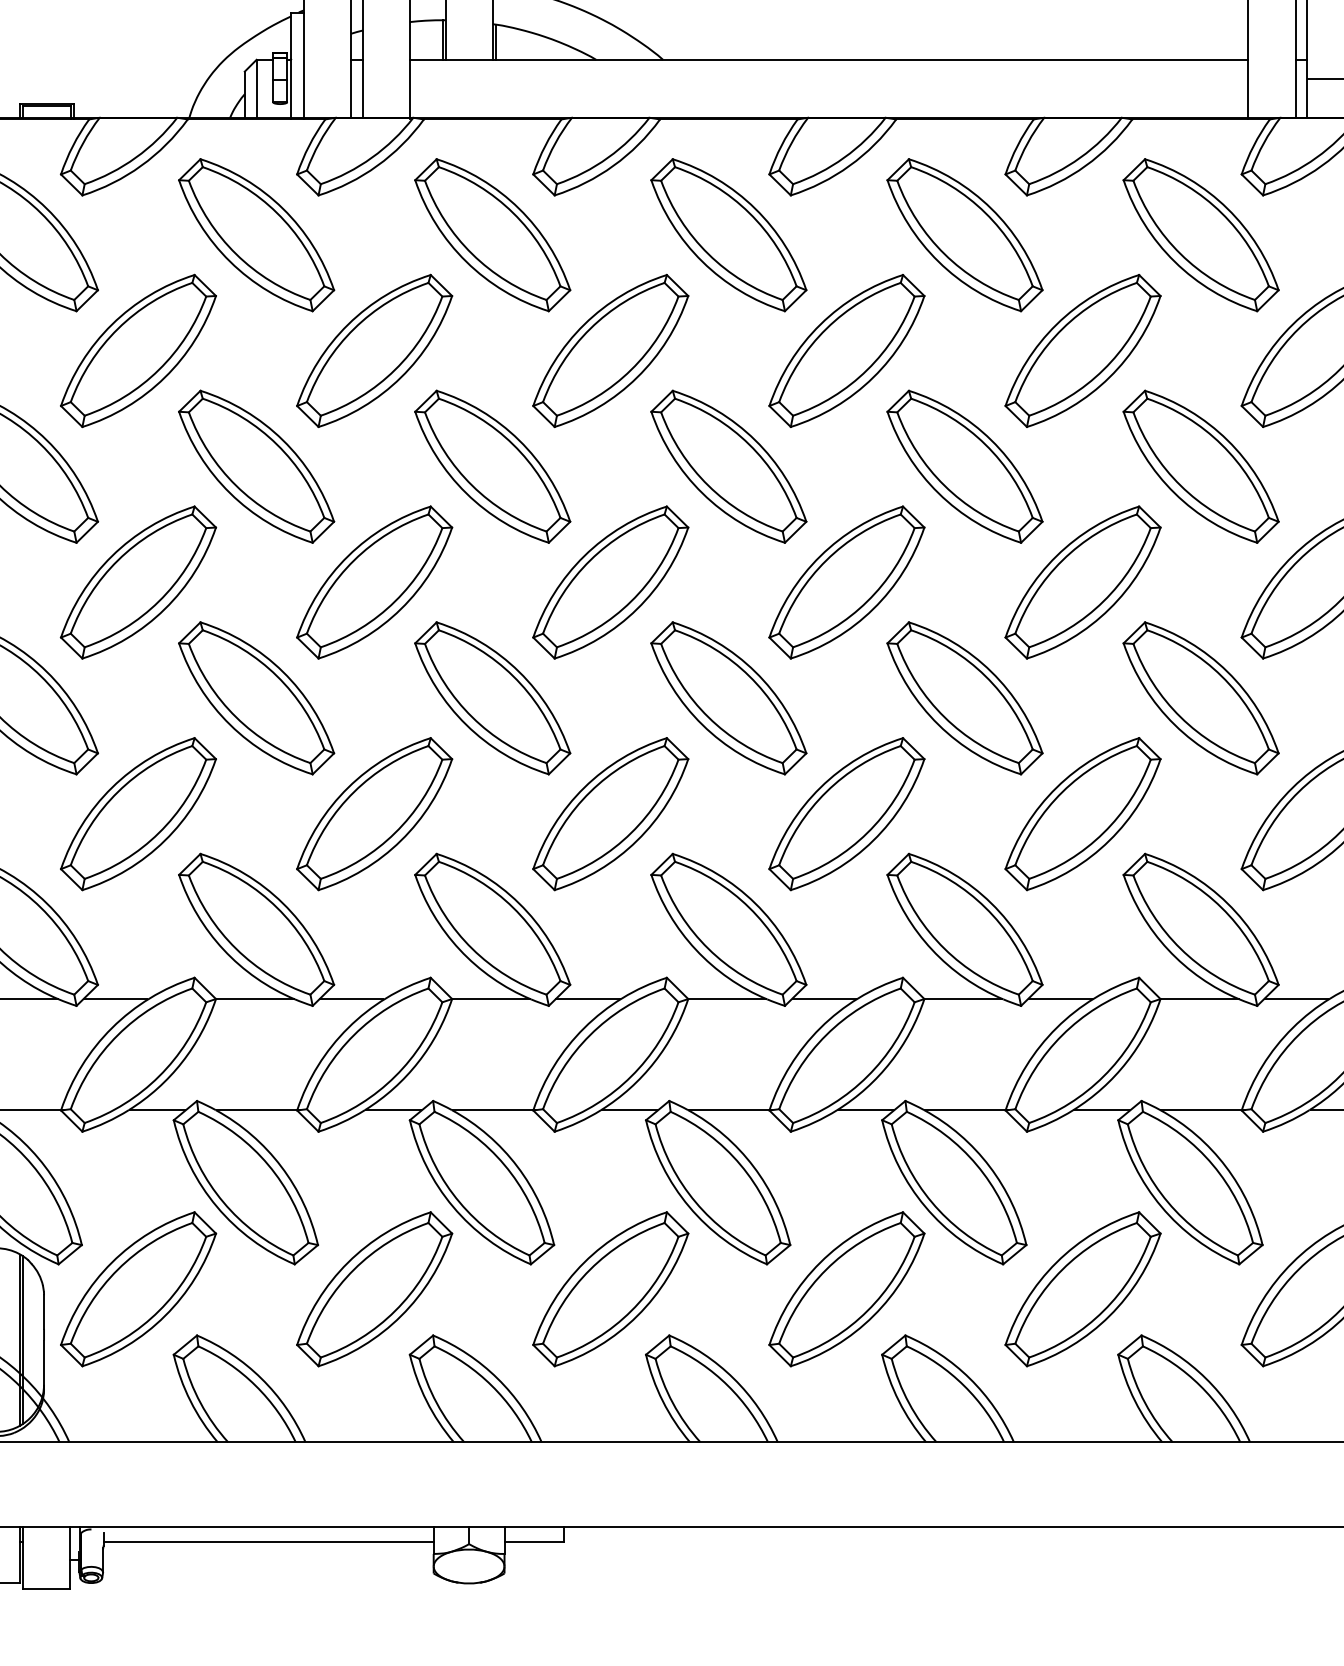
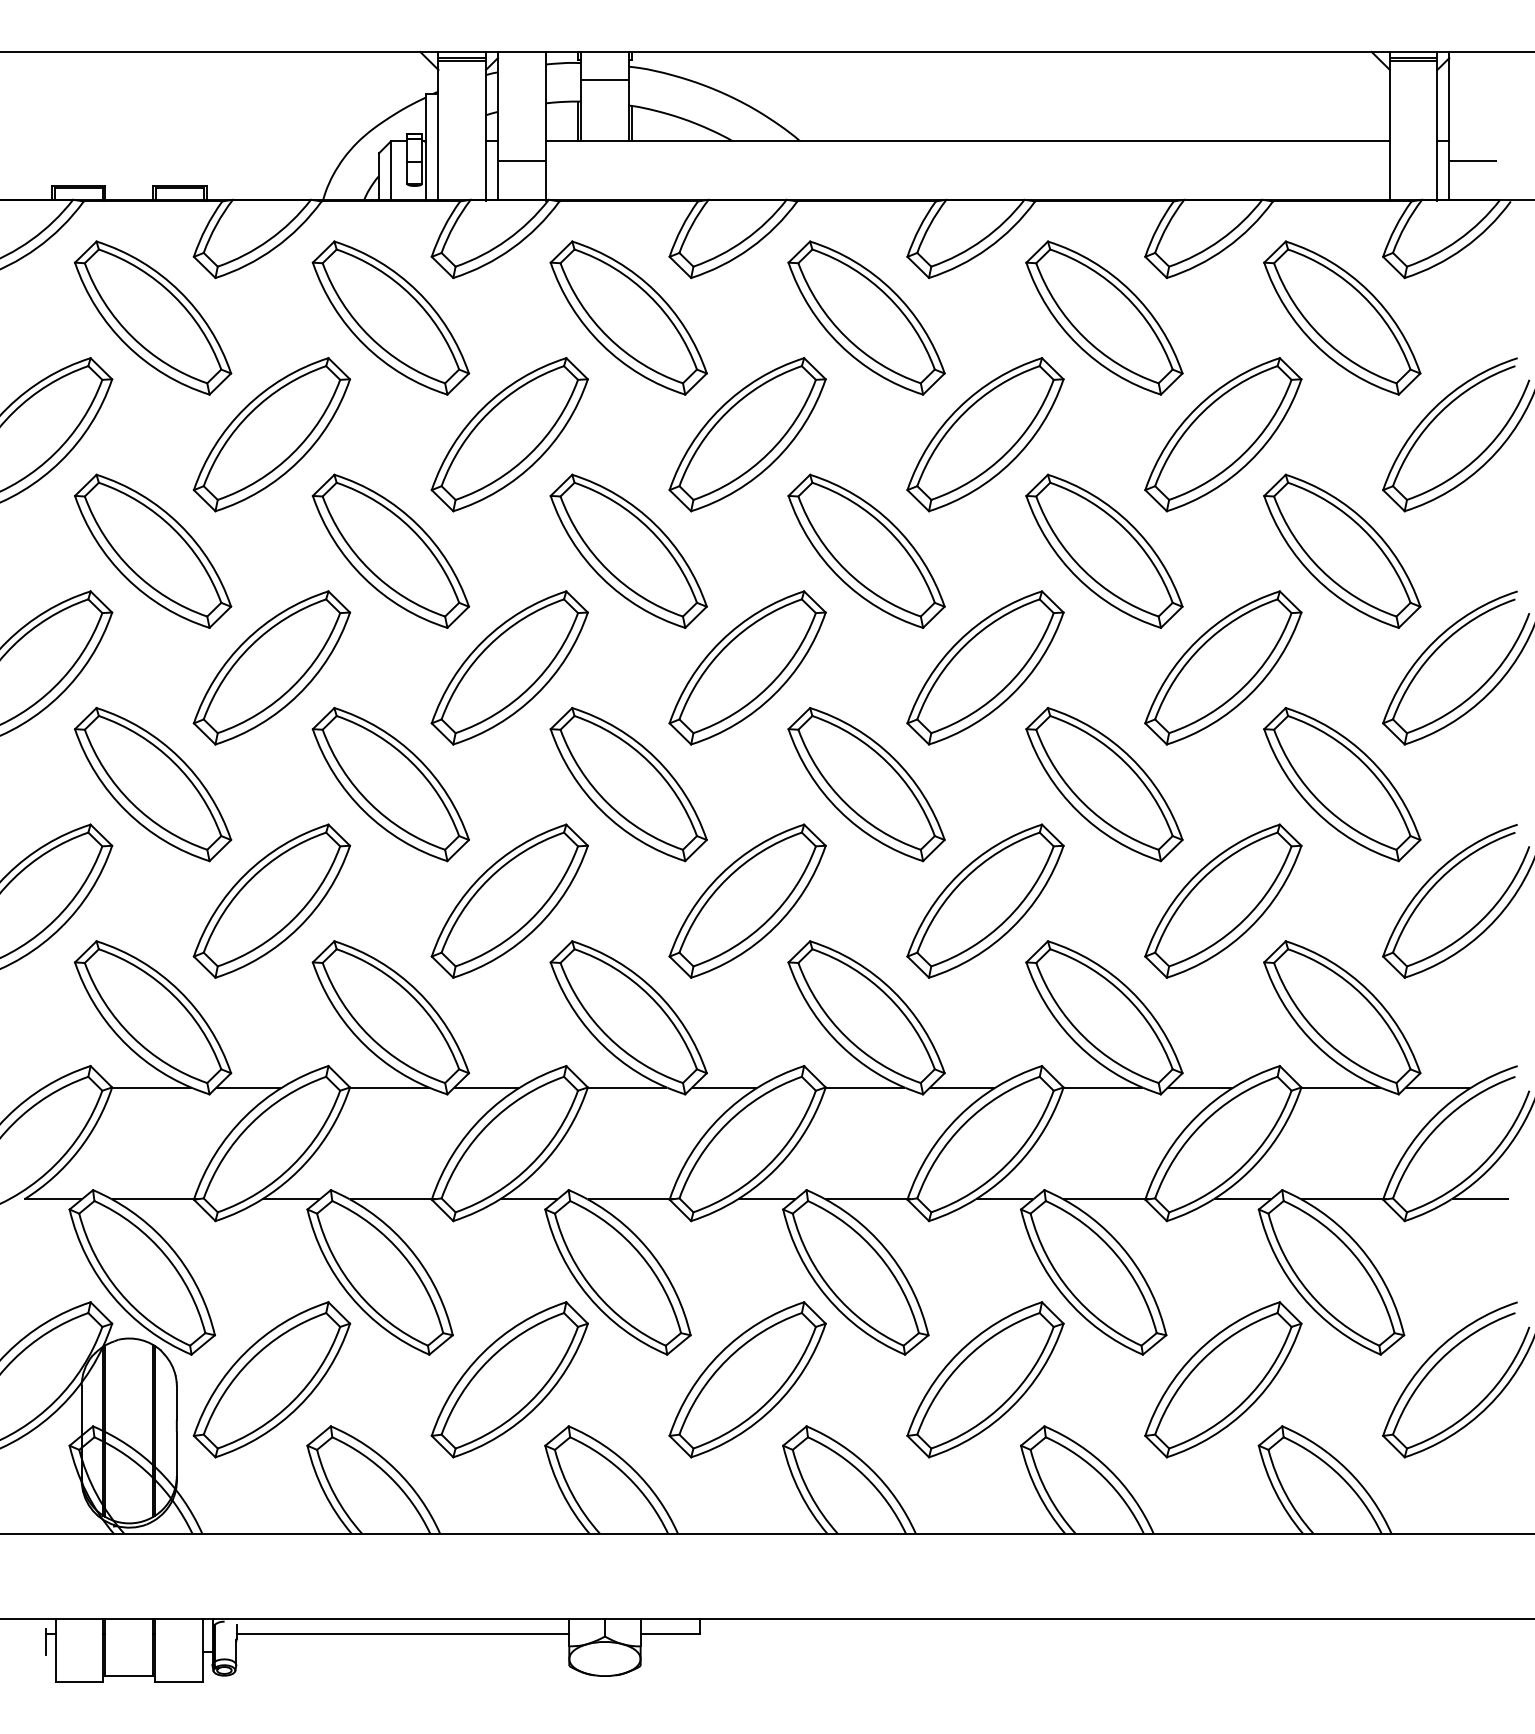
line: (386, 78) -> (521, 160), added

